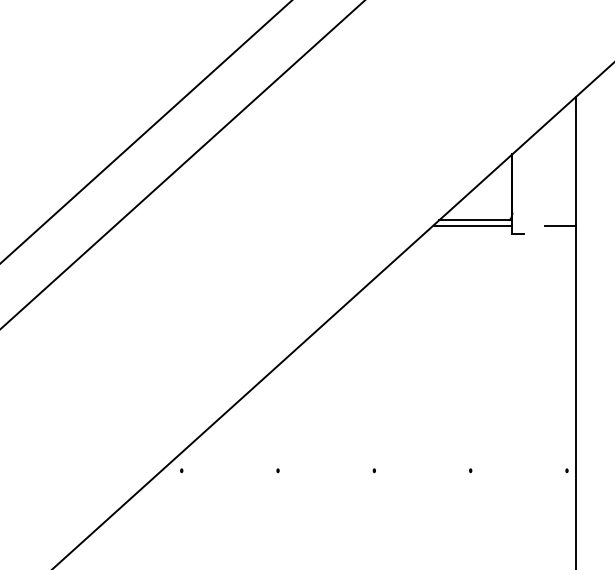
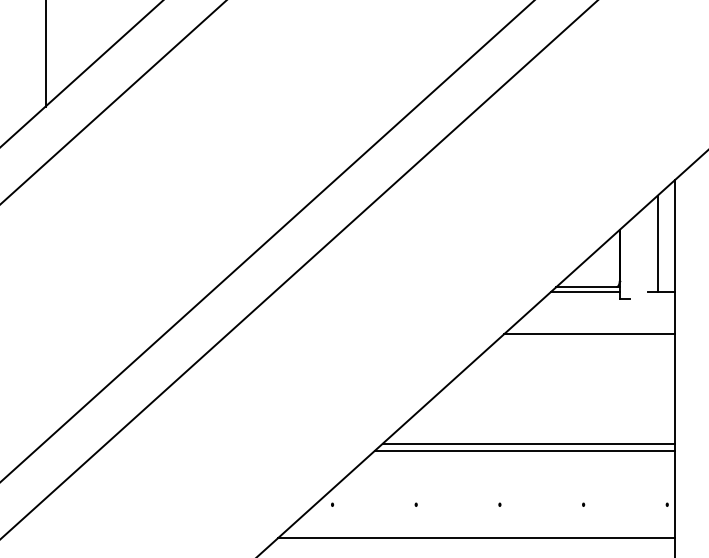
line: (555, 170) -> (657, 243), added
line: (477, 274) -> (589, 334), added
line: (407, 400) -> (528, 443), added
line: (402, 408) -> (524, 450), added
line: (347, 508) -> (476, 537), added

